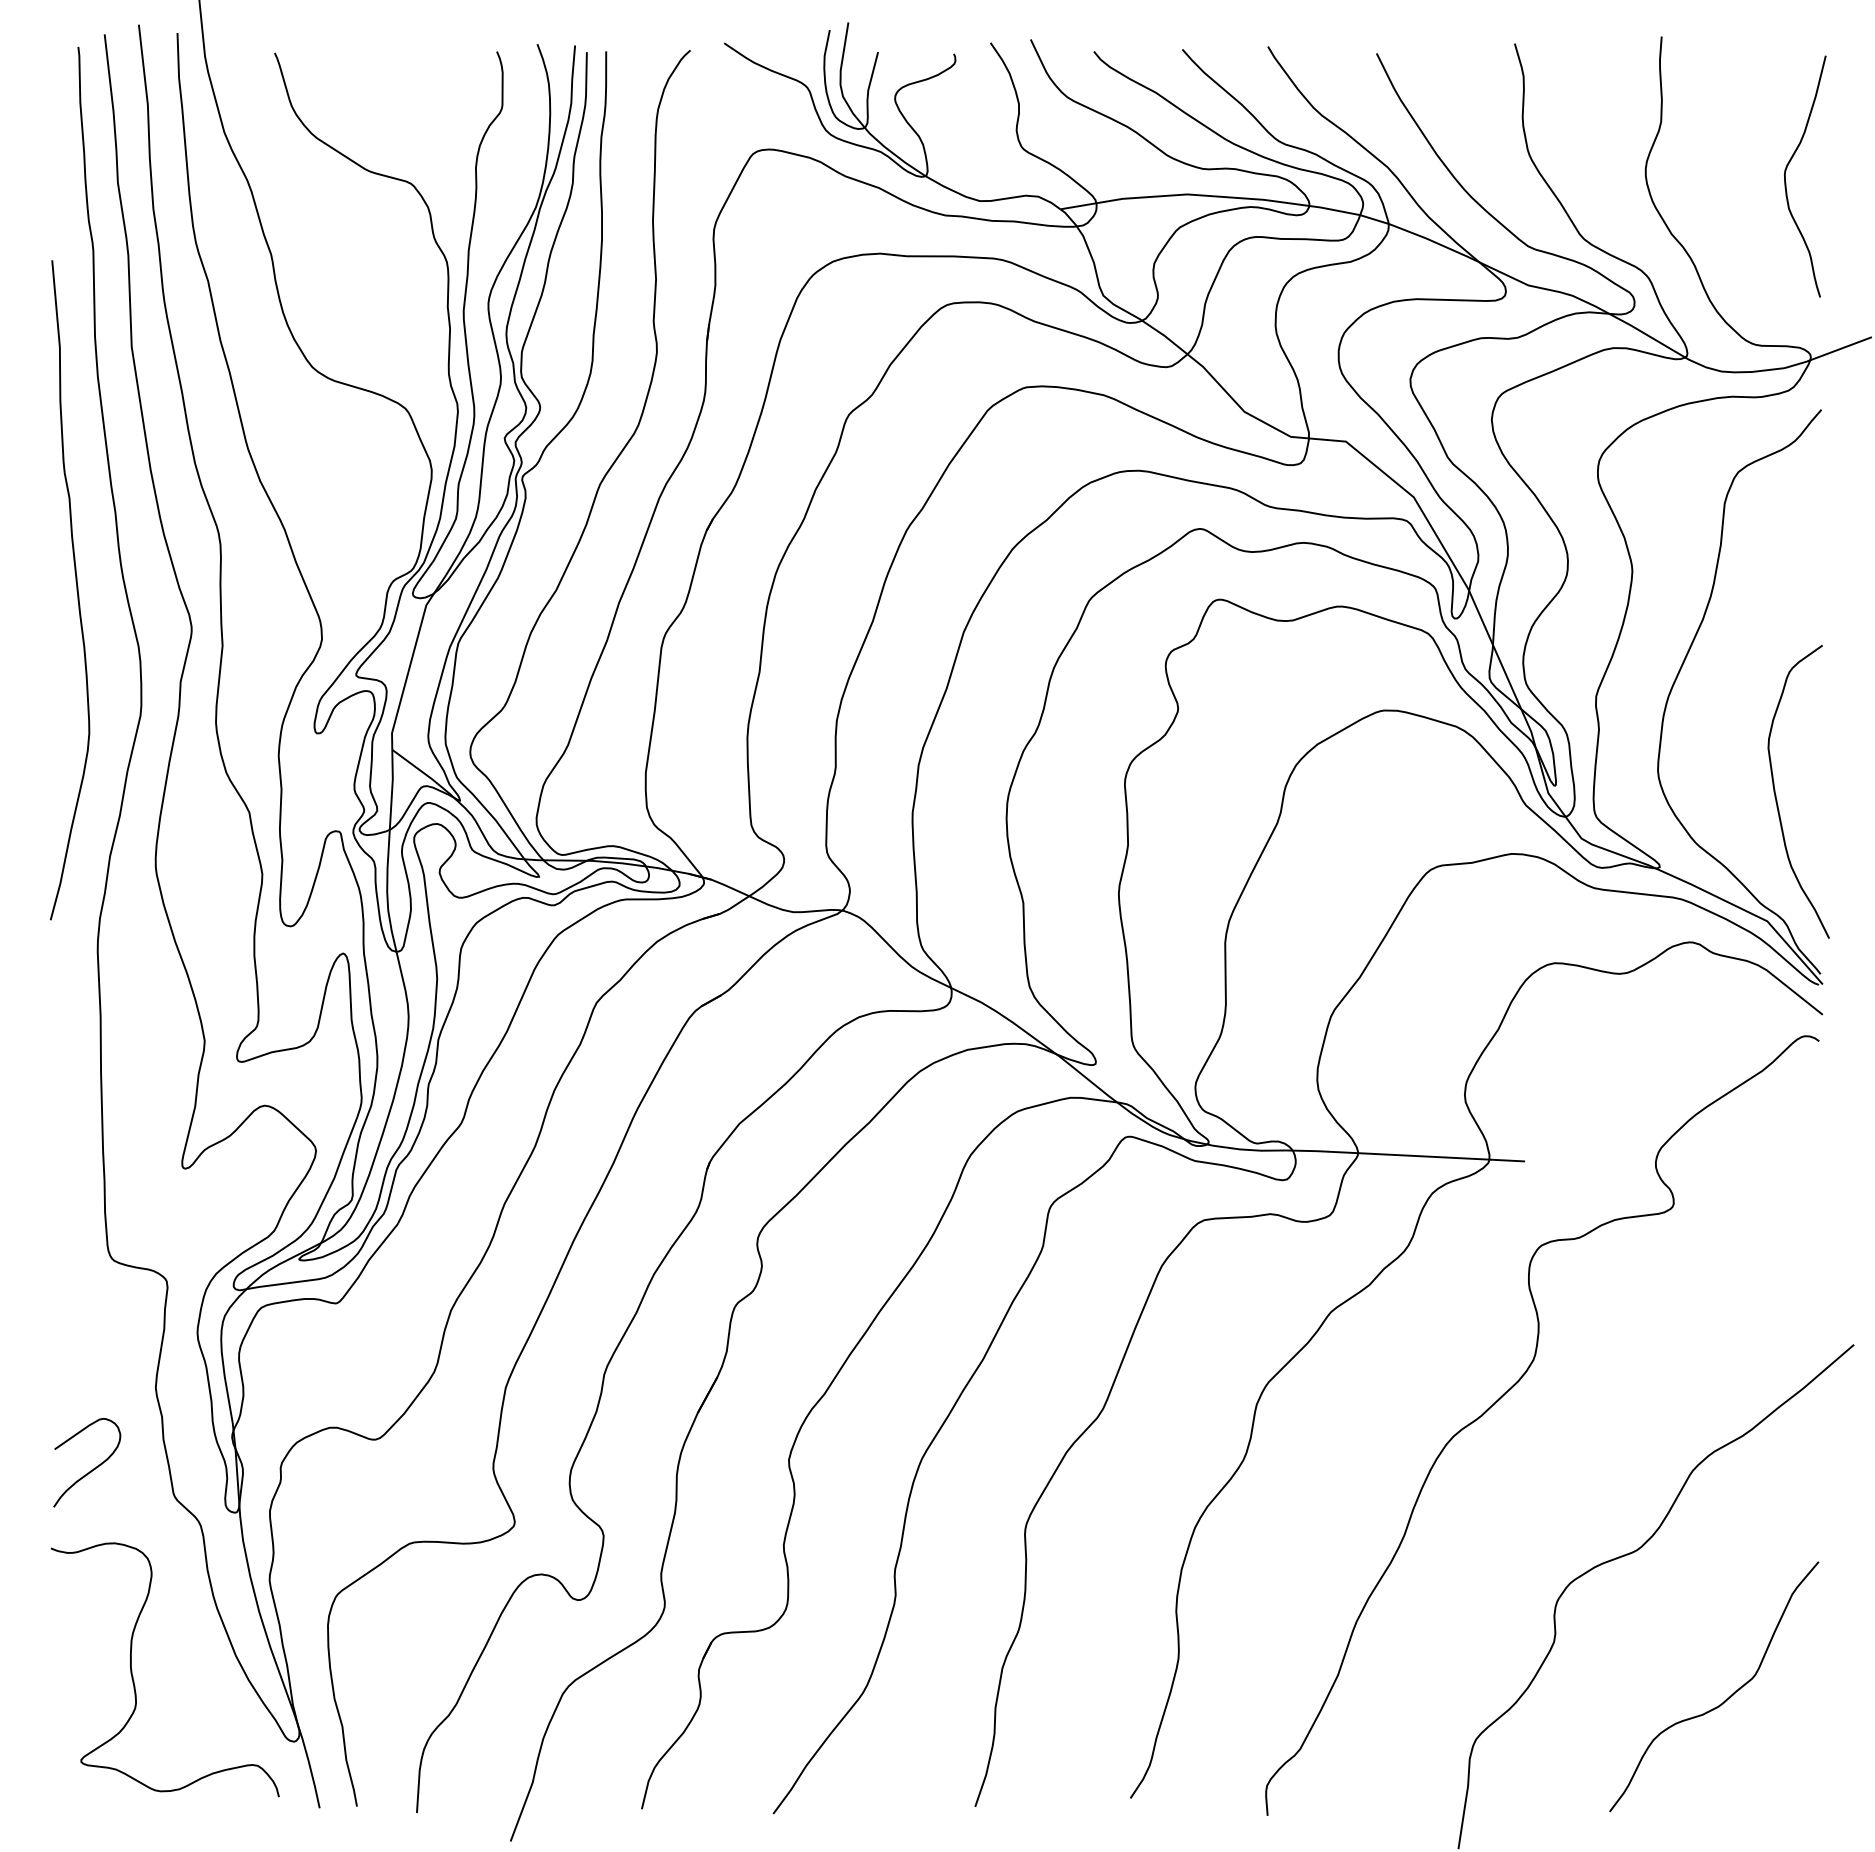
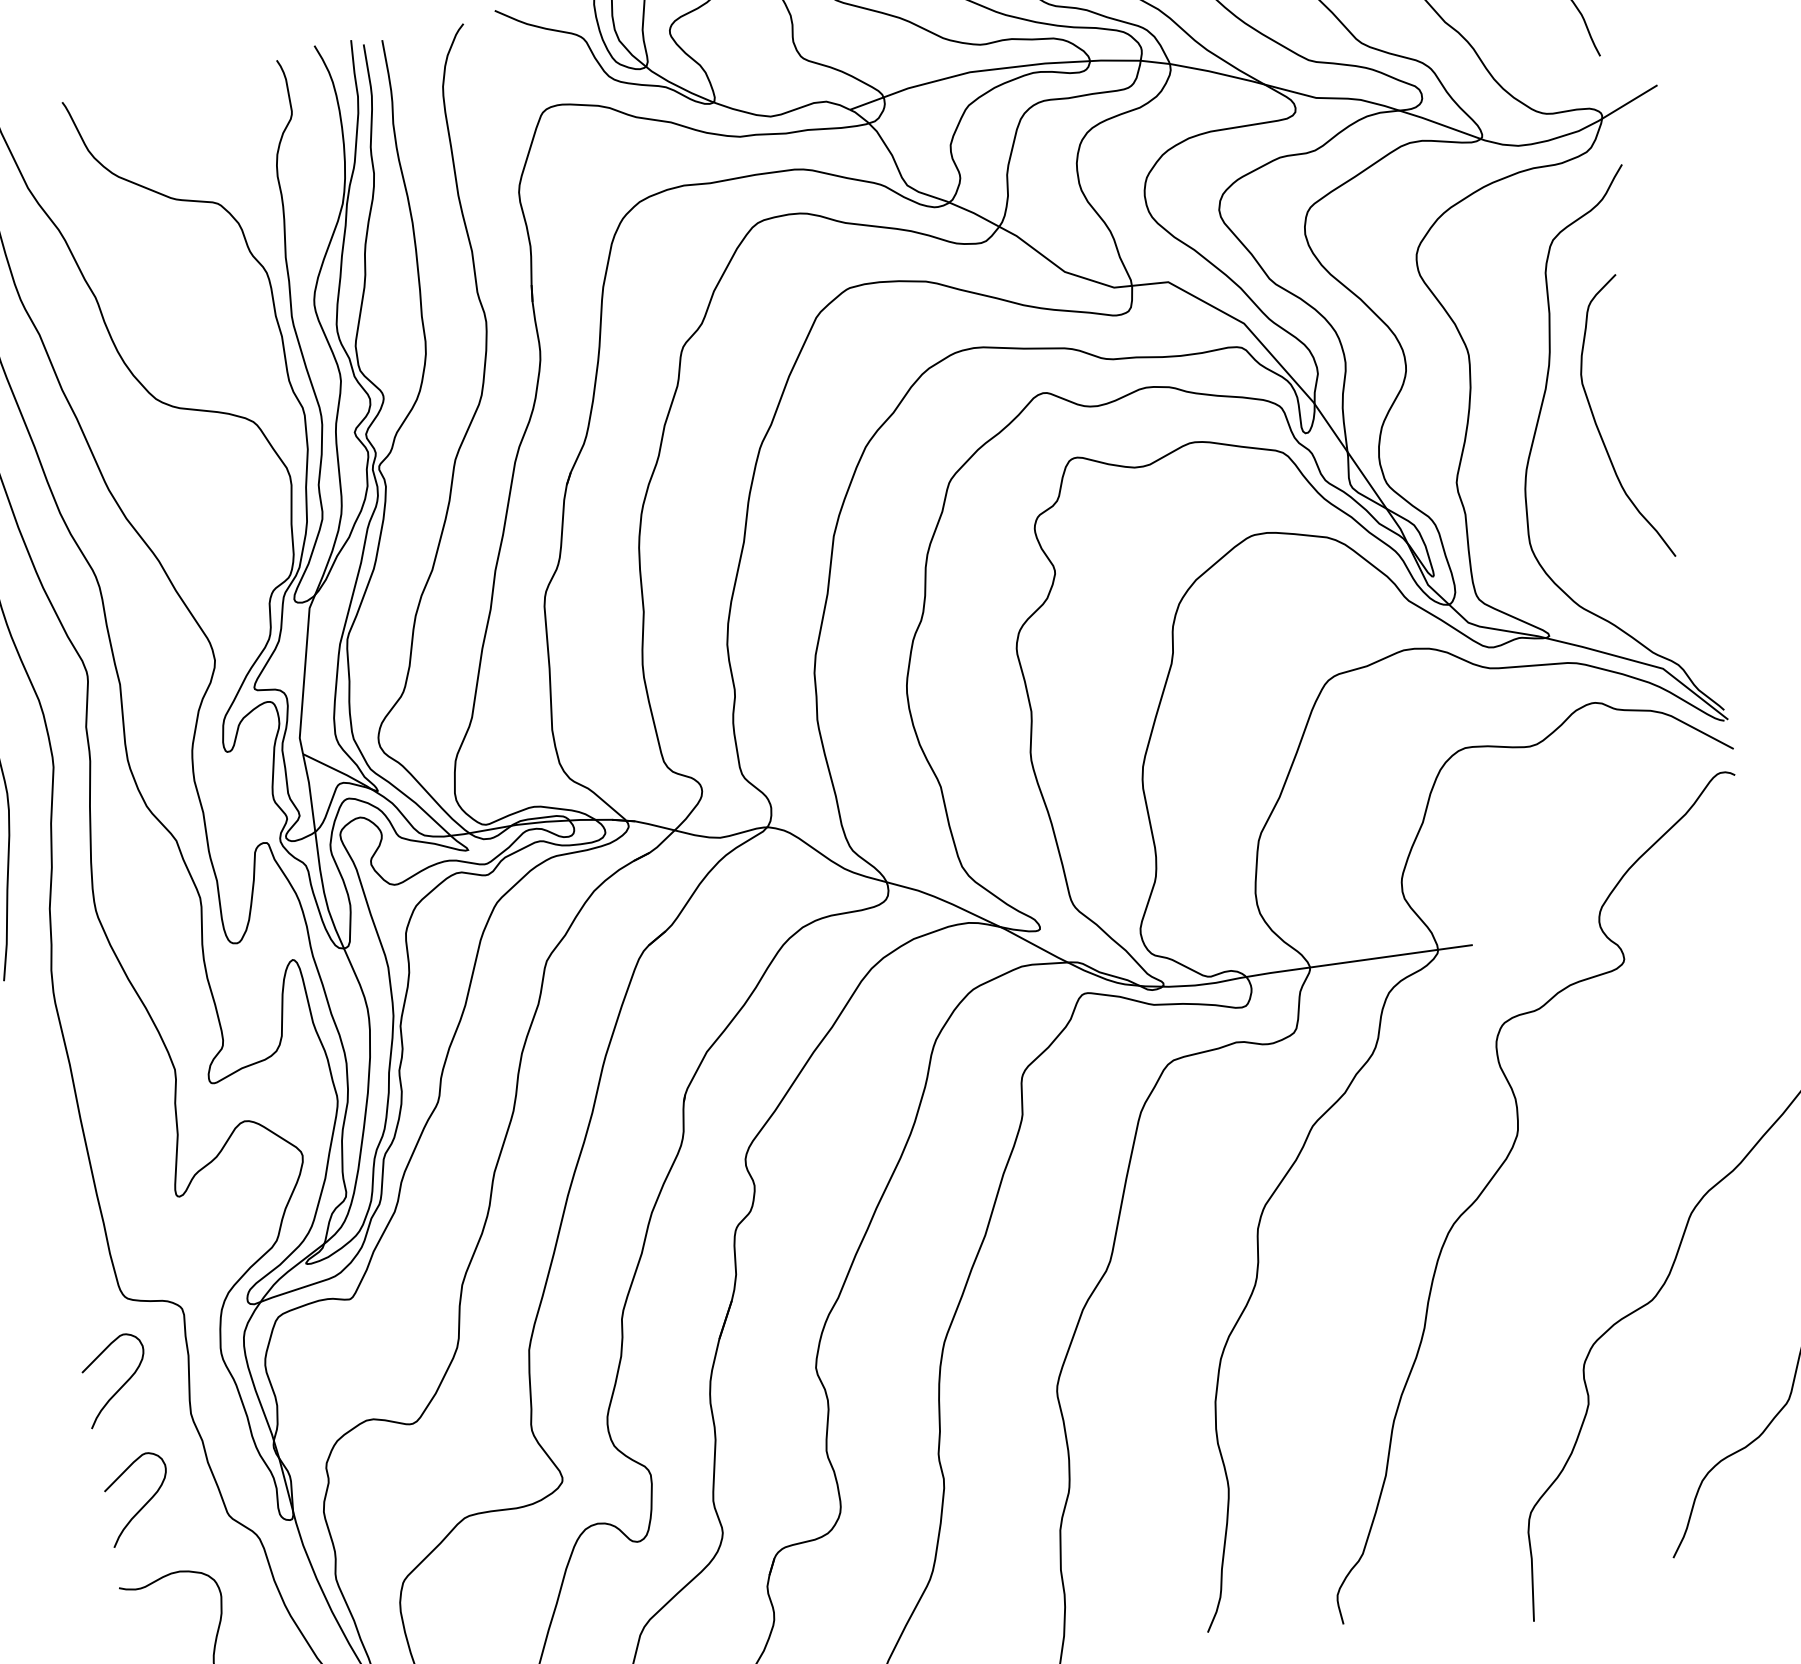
curve: (1776, 794) -> (1598, 426), moved
curve: (93, 1345) -> (123, 1384), added

